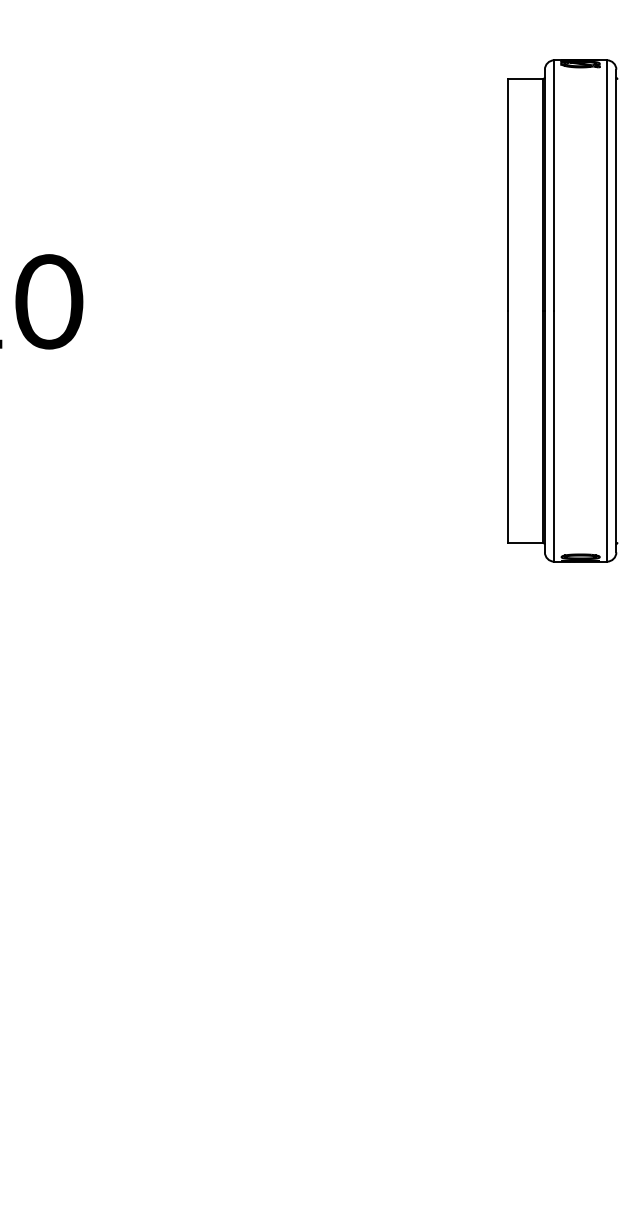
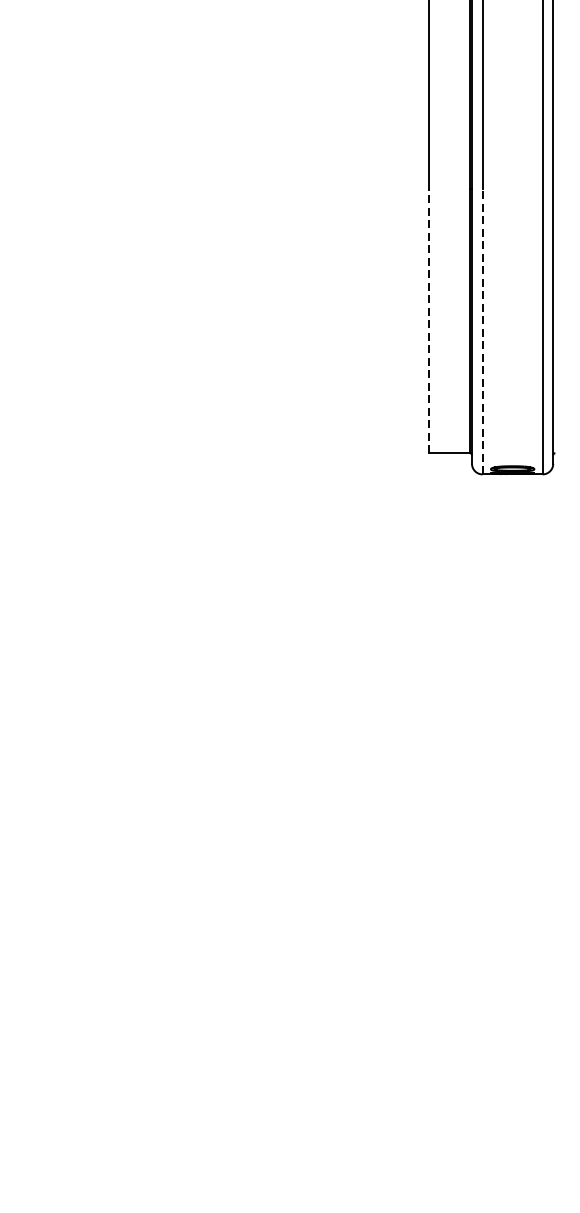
line: (507, 426) -> (429, 320), solid -> dashed
line: (554, 435) -> (482, 330), solid -> dashed

